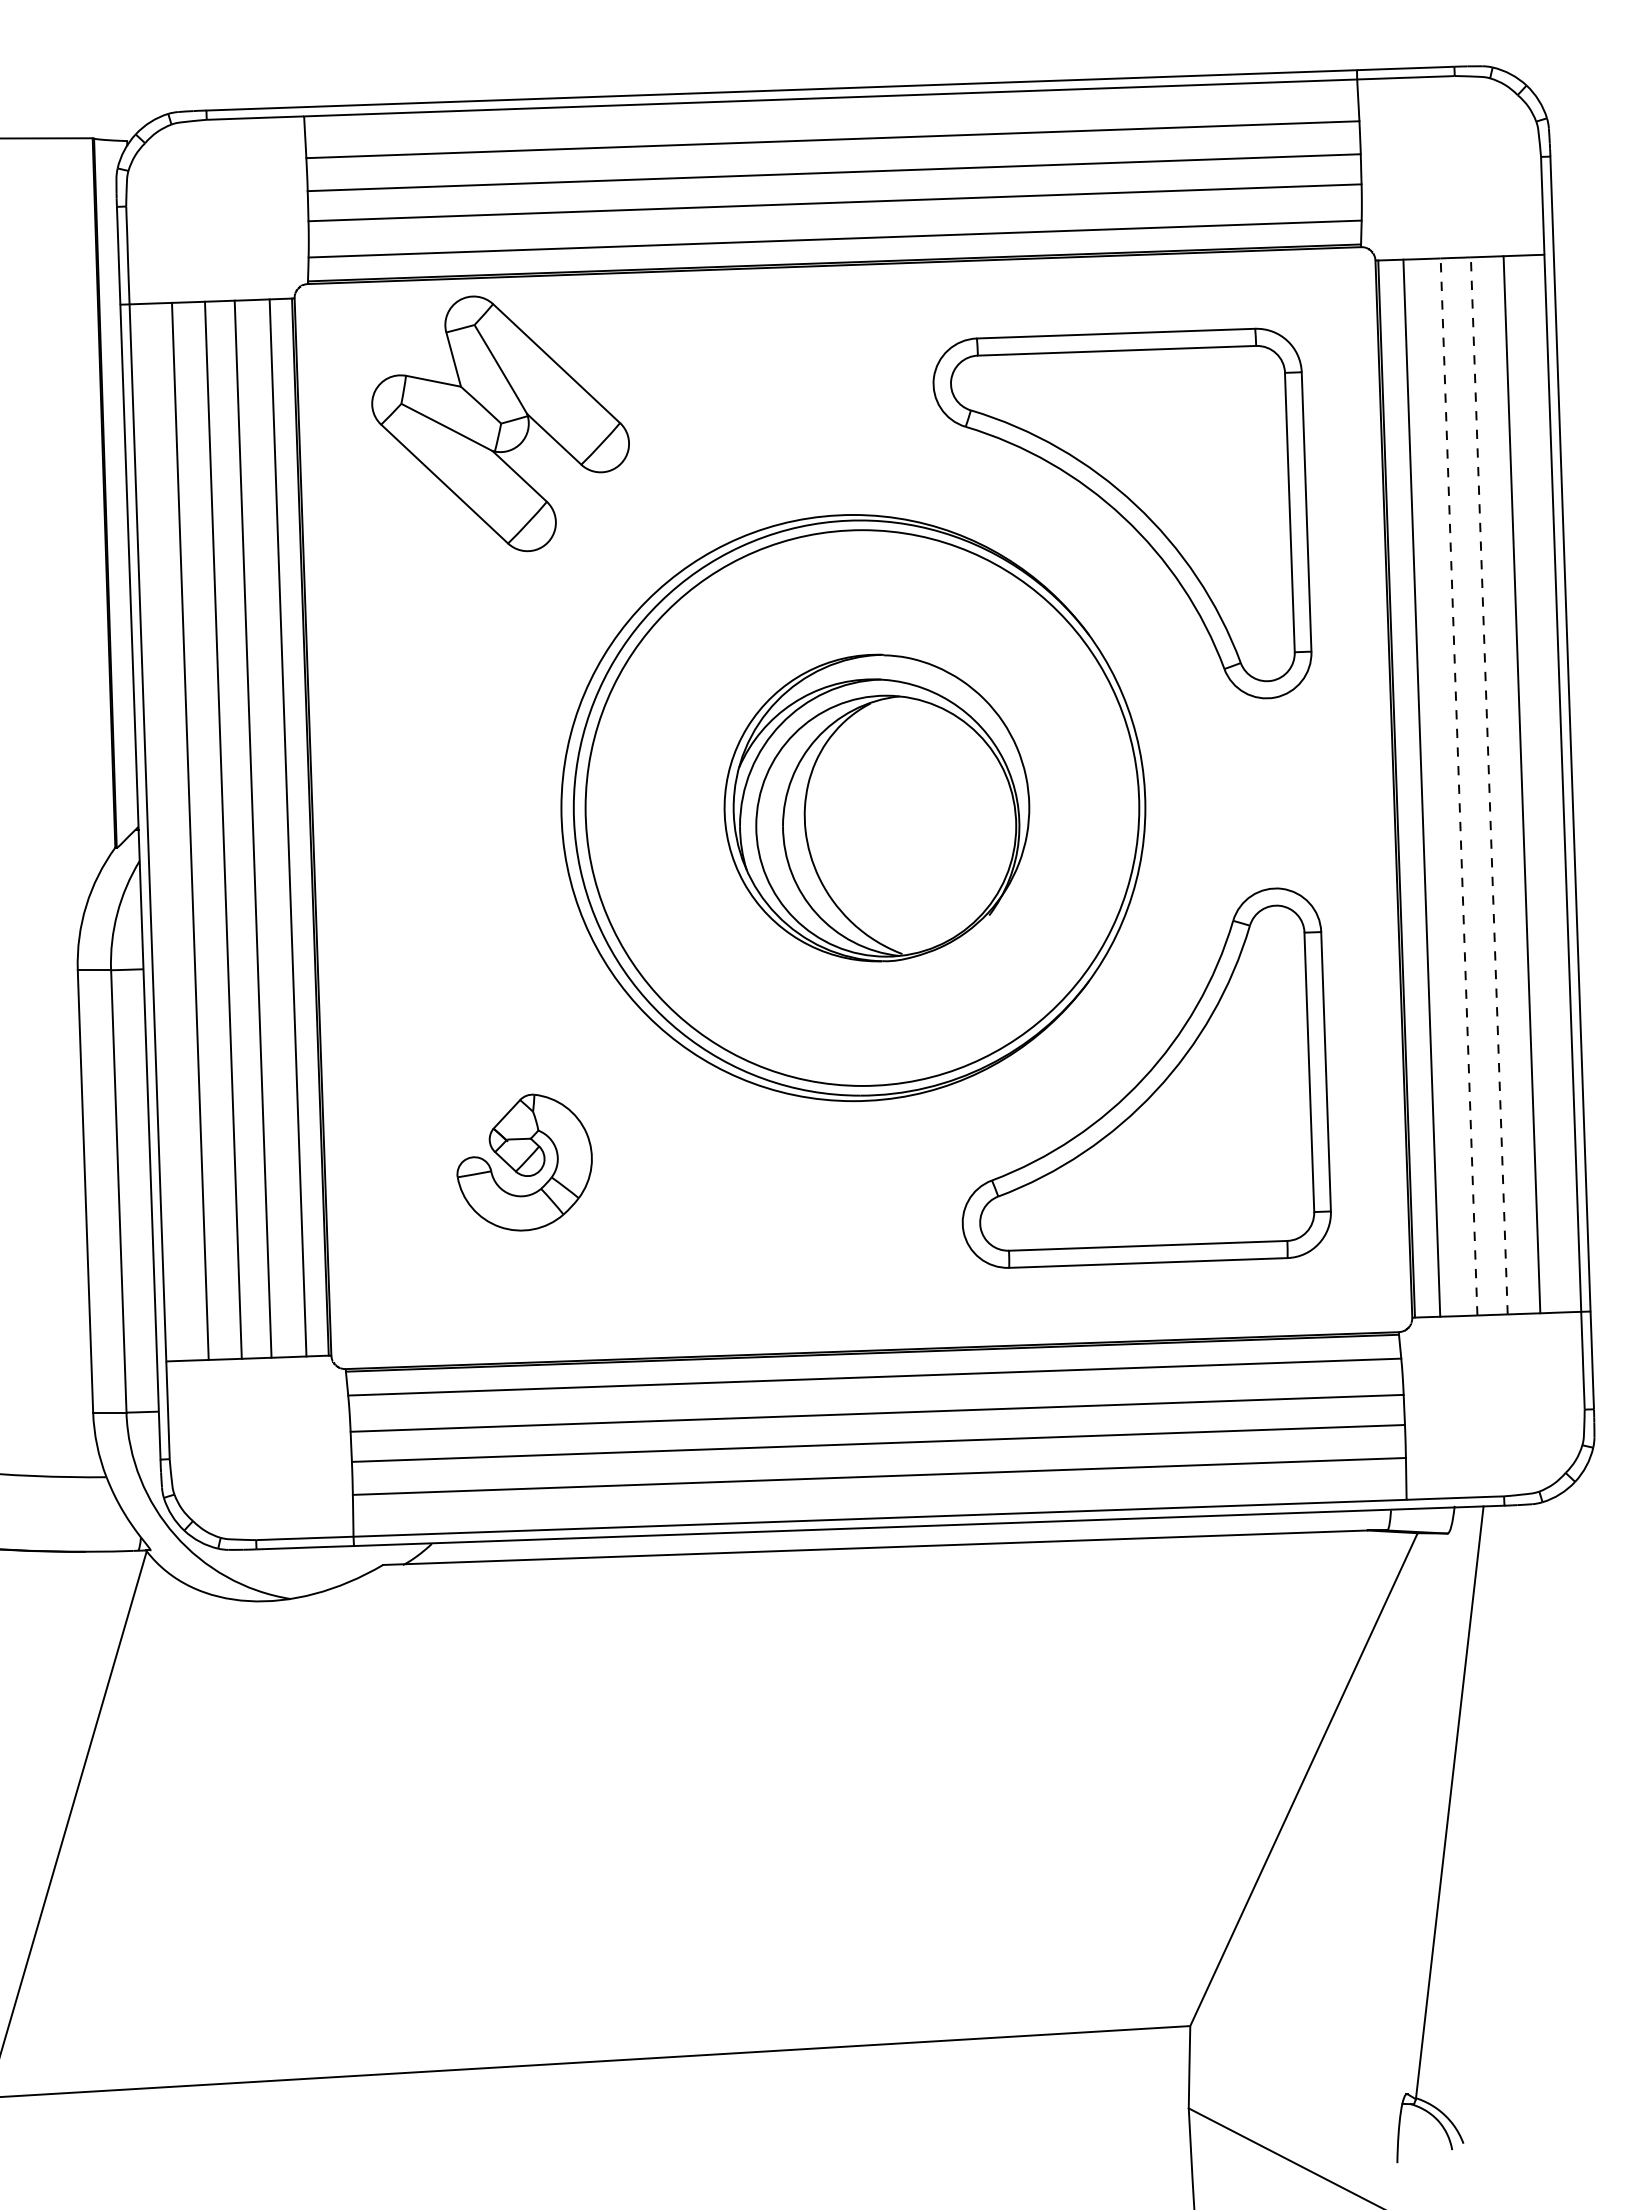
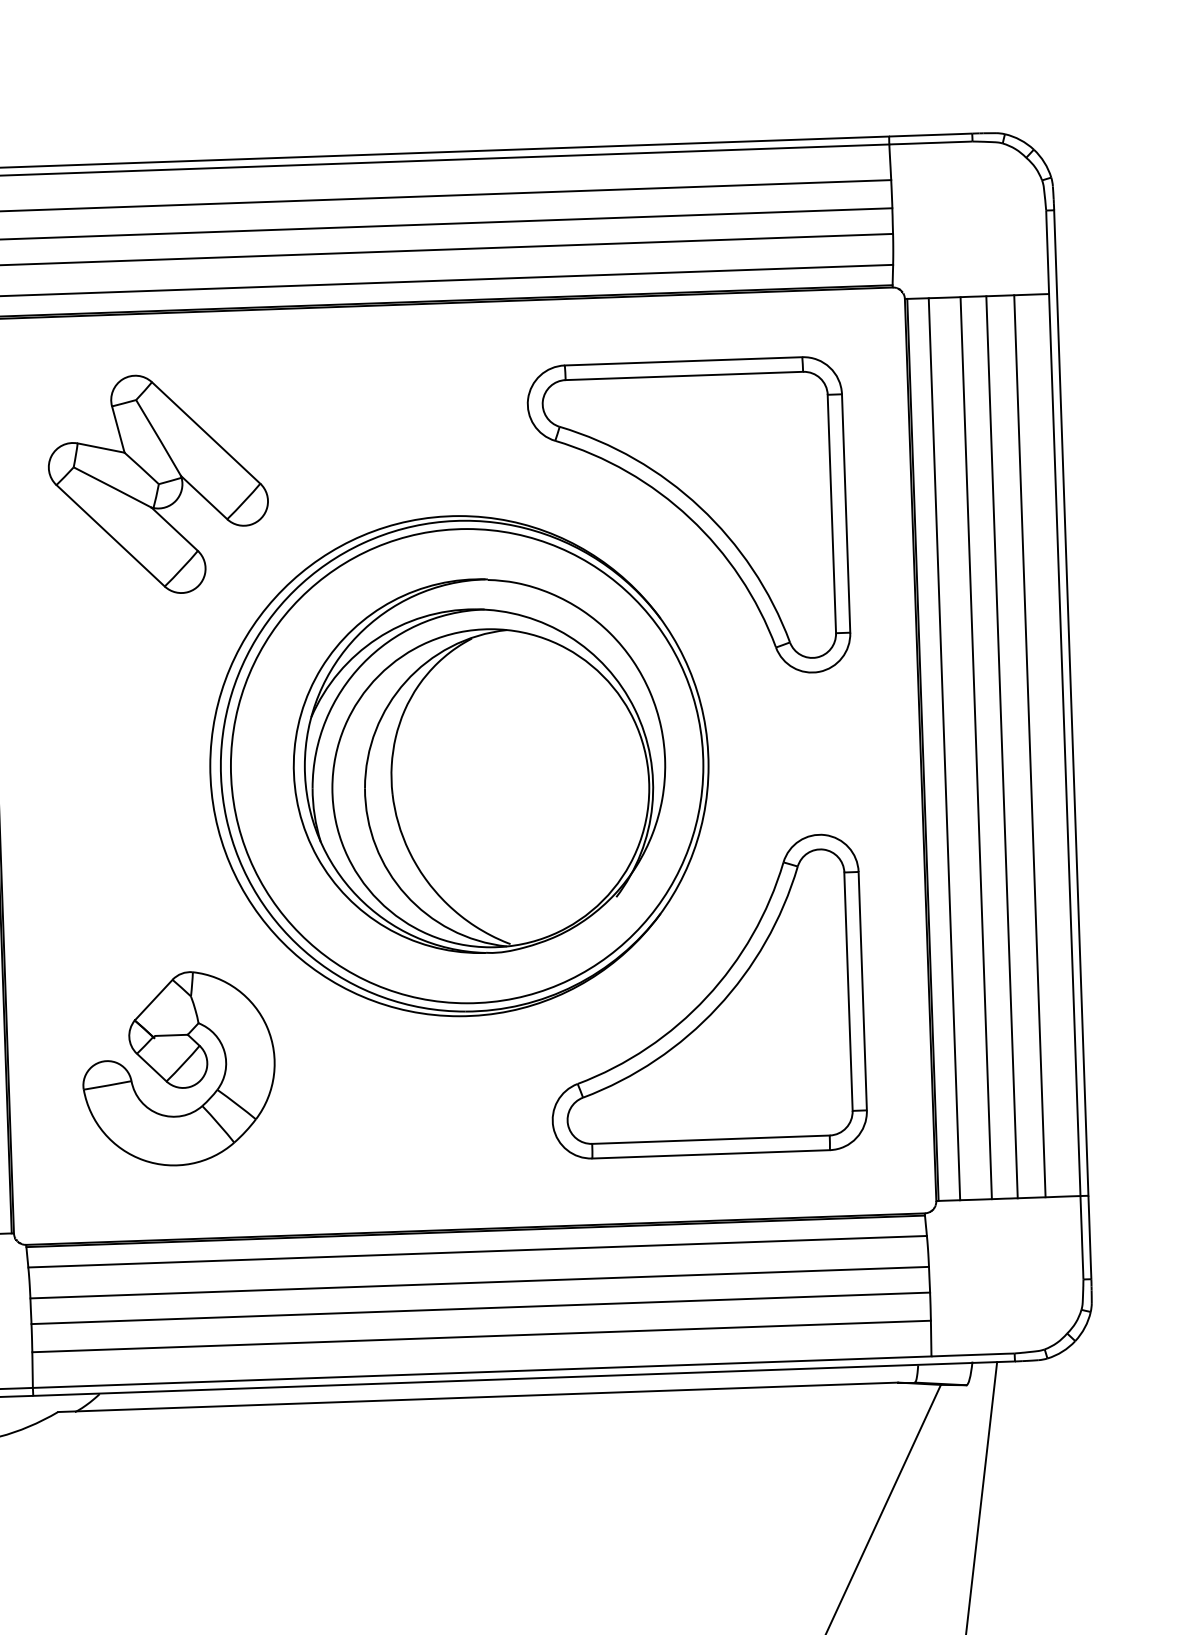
part: (500, 423) -> (158, 484), moved
line: (1489, 785) -> (1002, 746), dashed -> solid
line: (1459, 786) -> (976, 747), dashed -> solid
part: (876, 807) -> (479, 765), size x1.43
part: (524, 1162) -> (178, 1068), size x1.67

